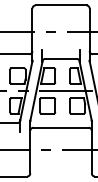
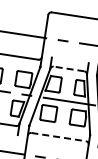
line: (61, 58) -> (69, 68), solid -> dashed
line: (61, 127) -> (59, 136), solid -> dashed

